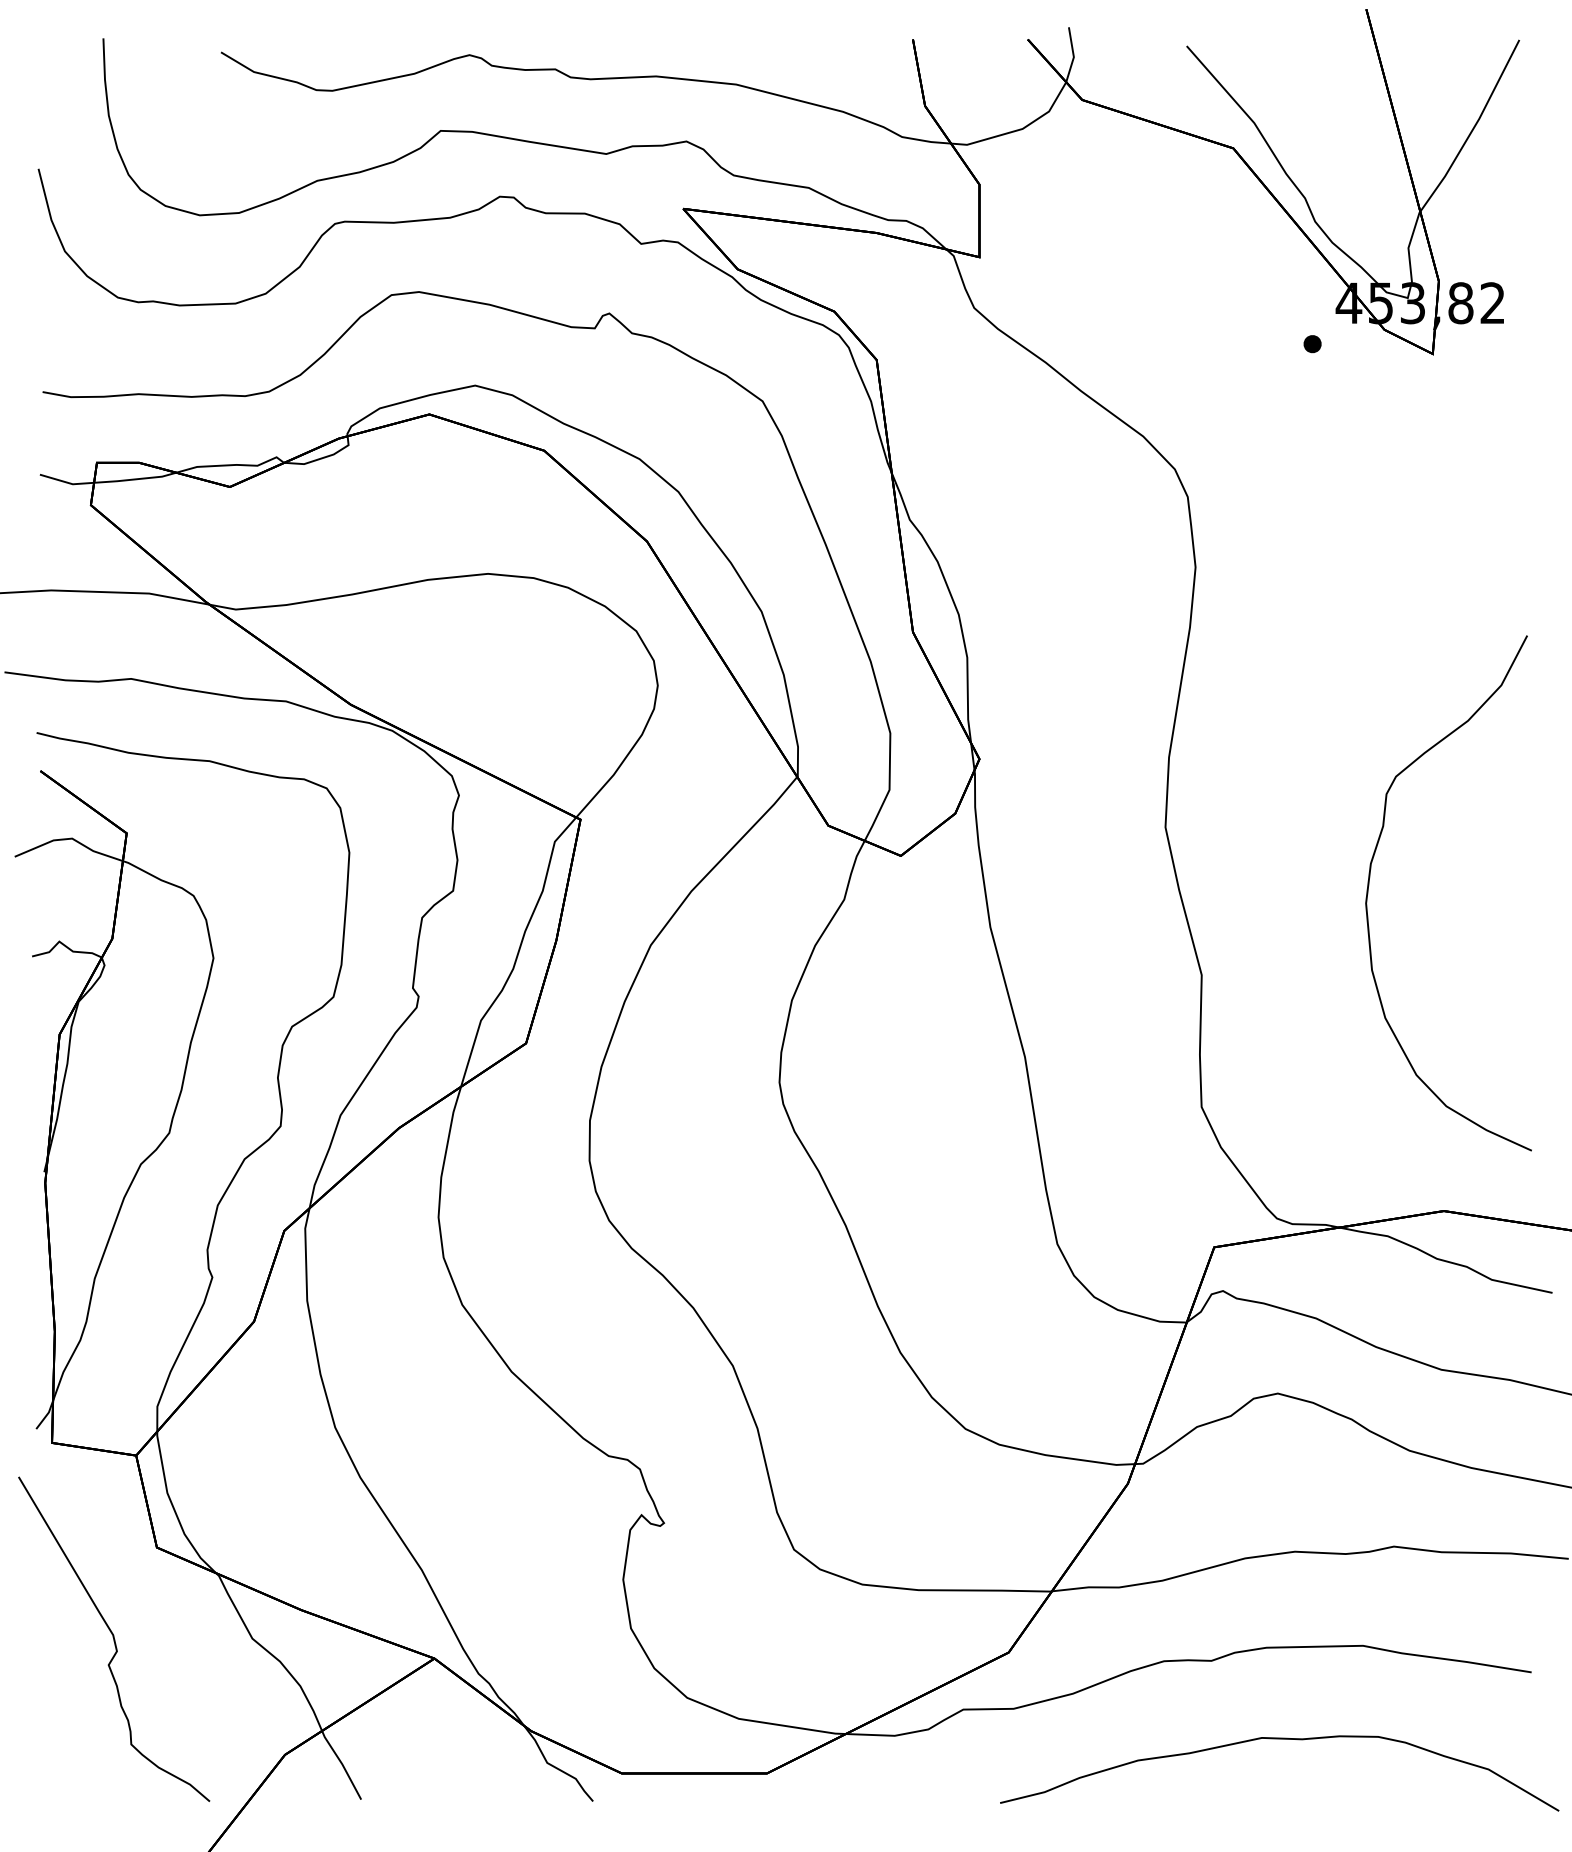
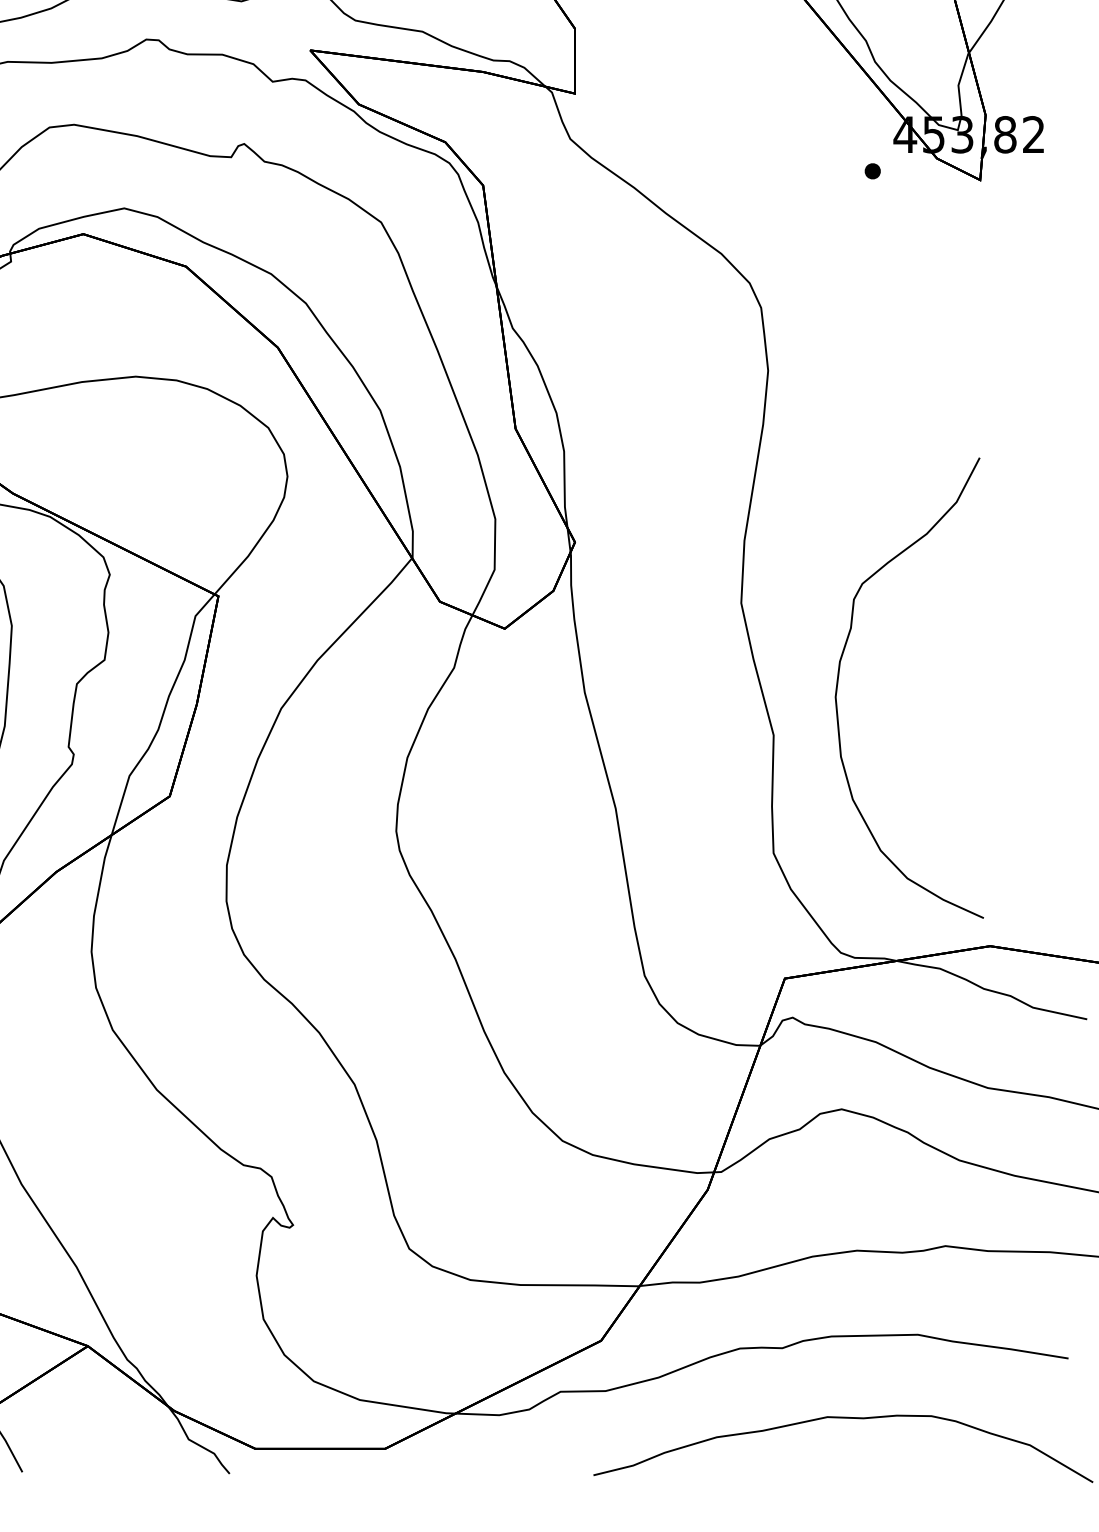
curve: (1369, 885) -> (838, 681), moved

